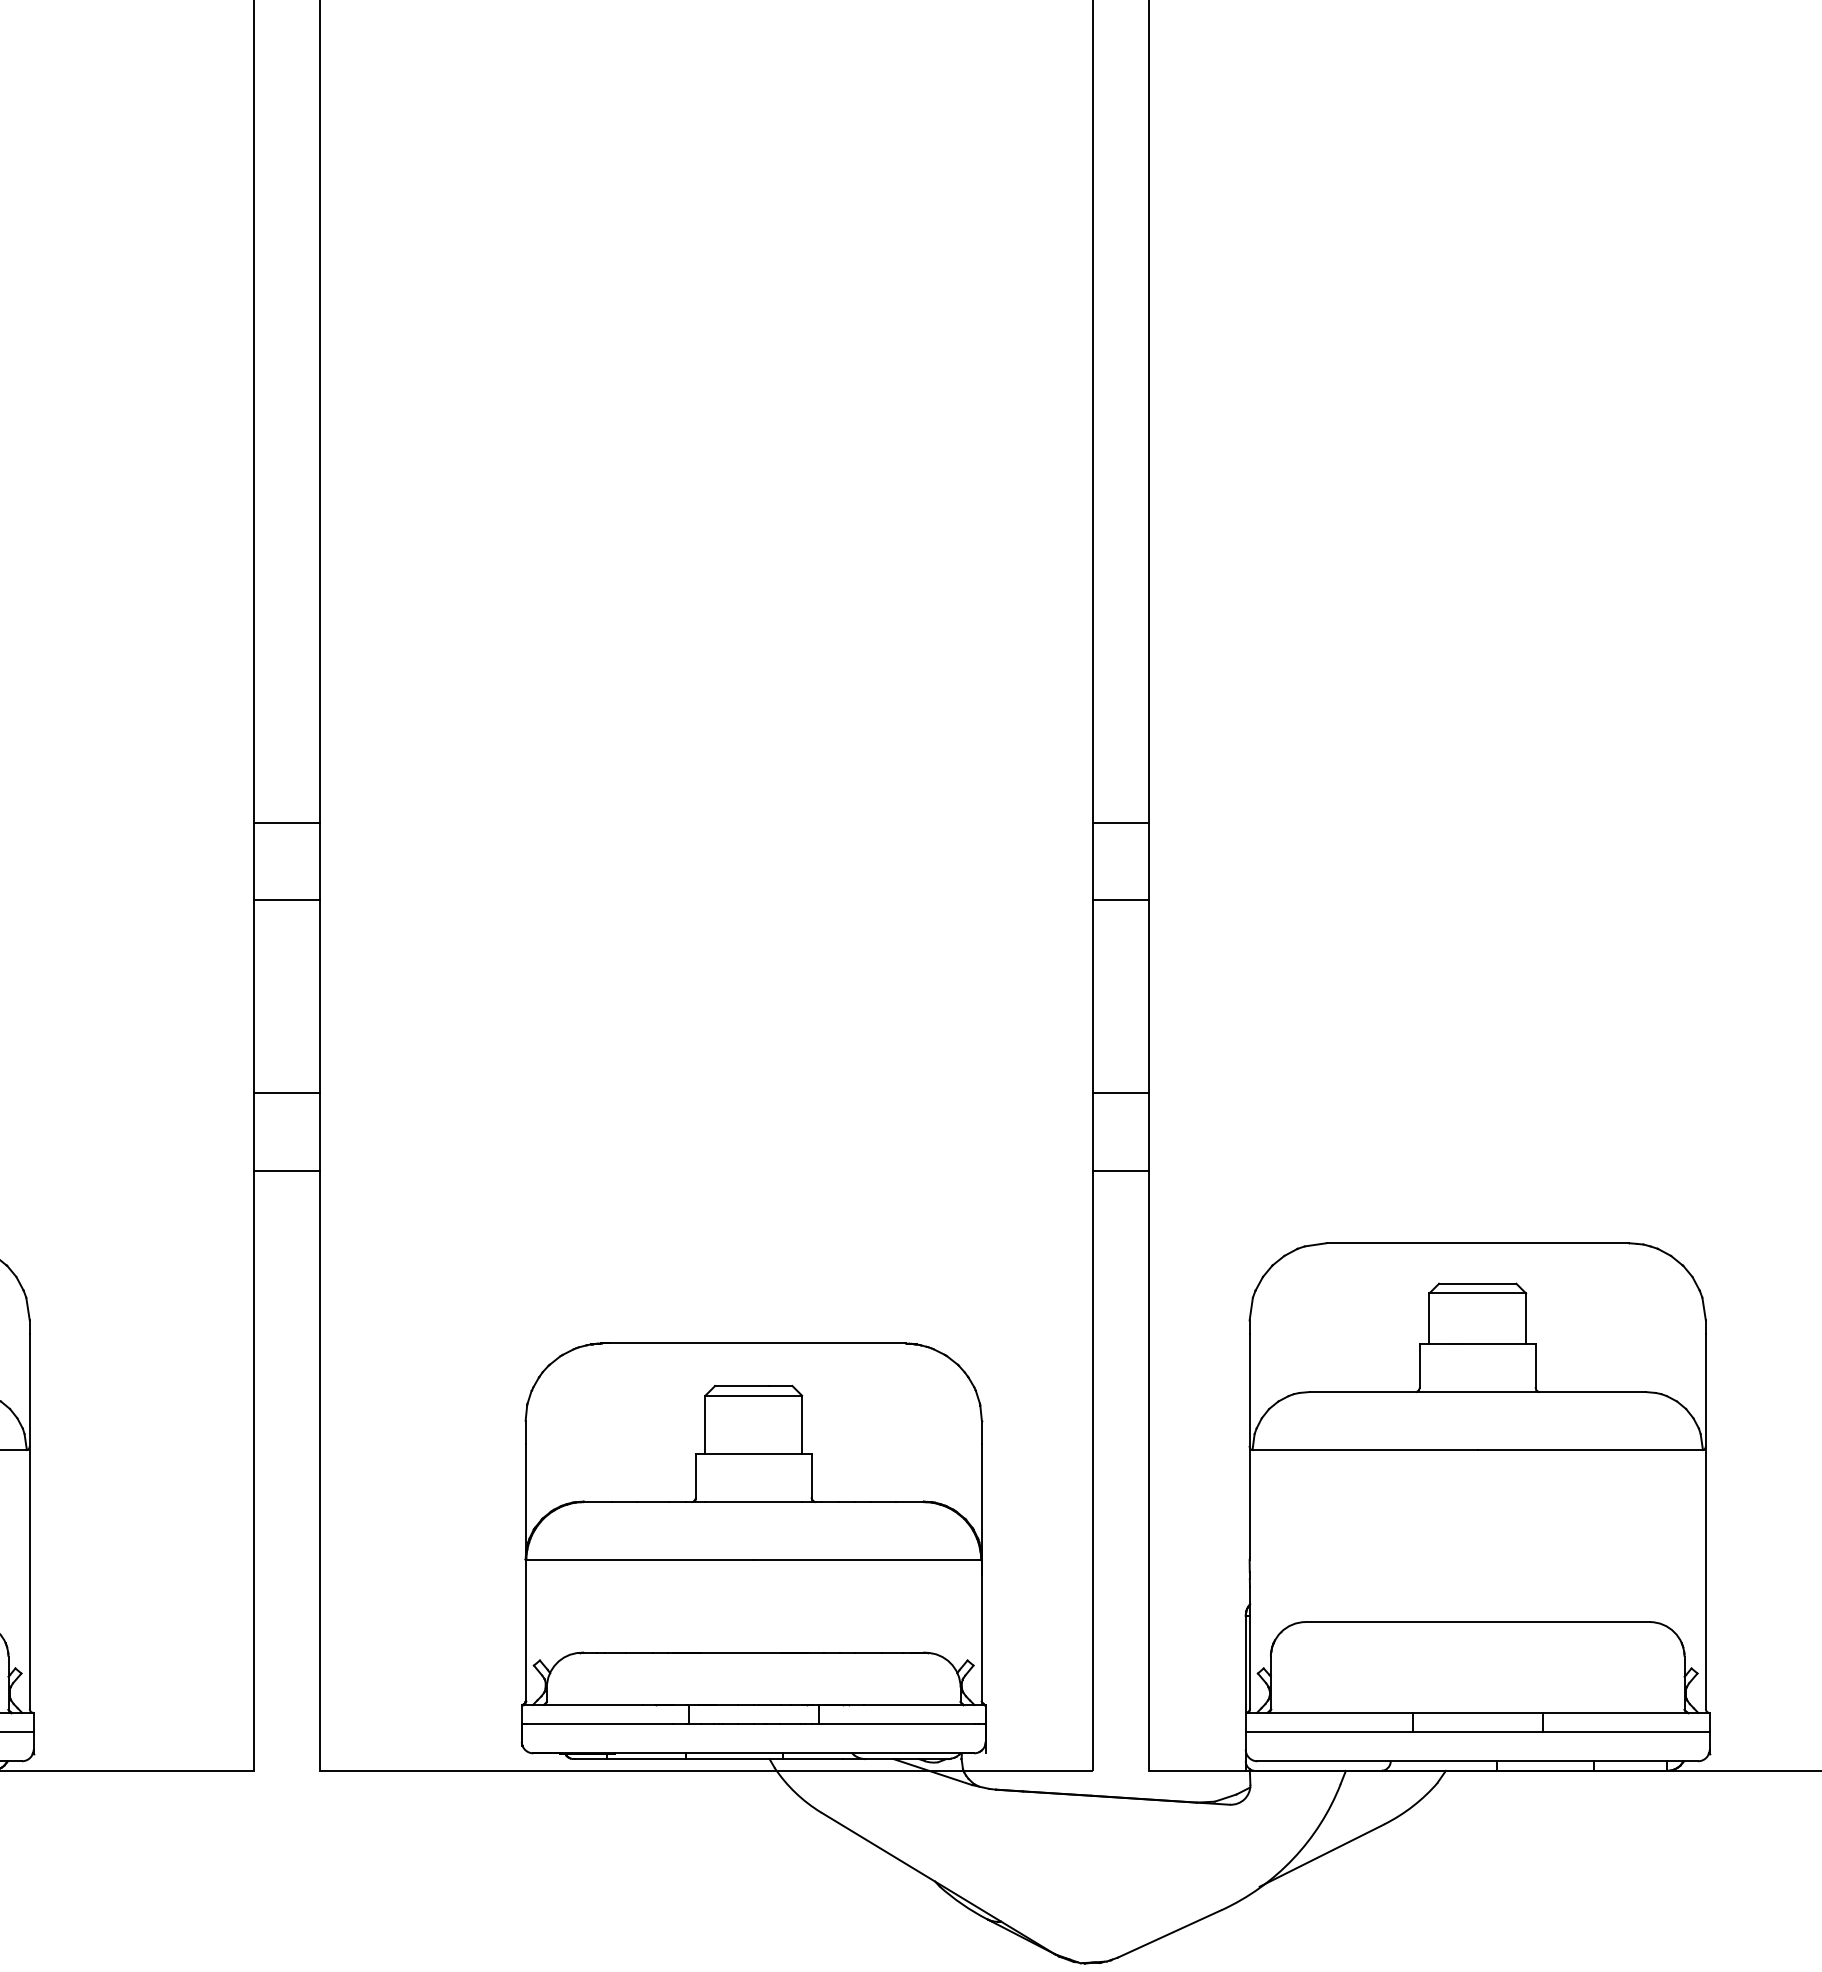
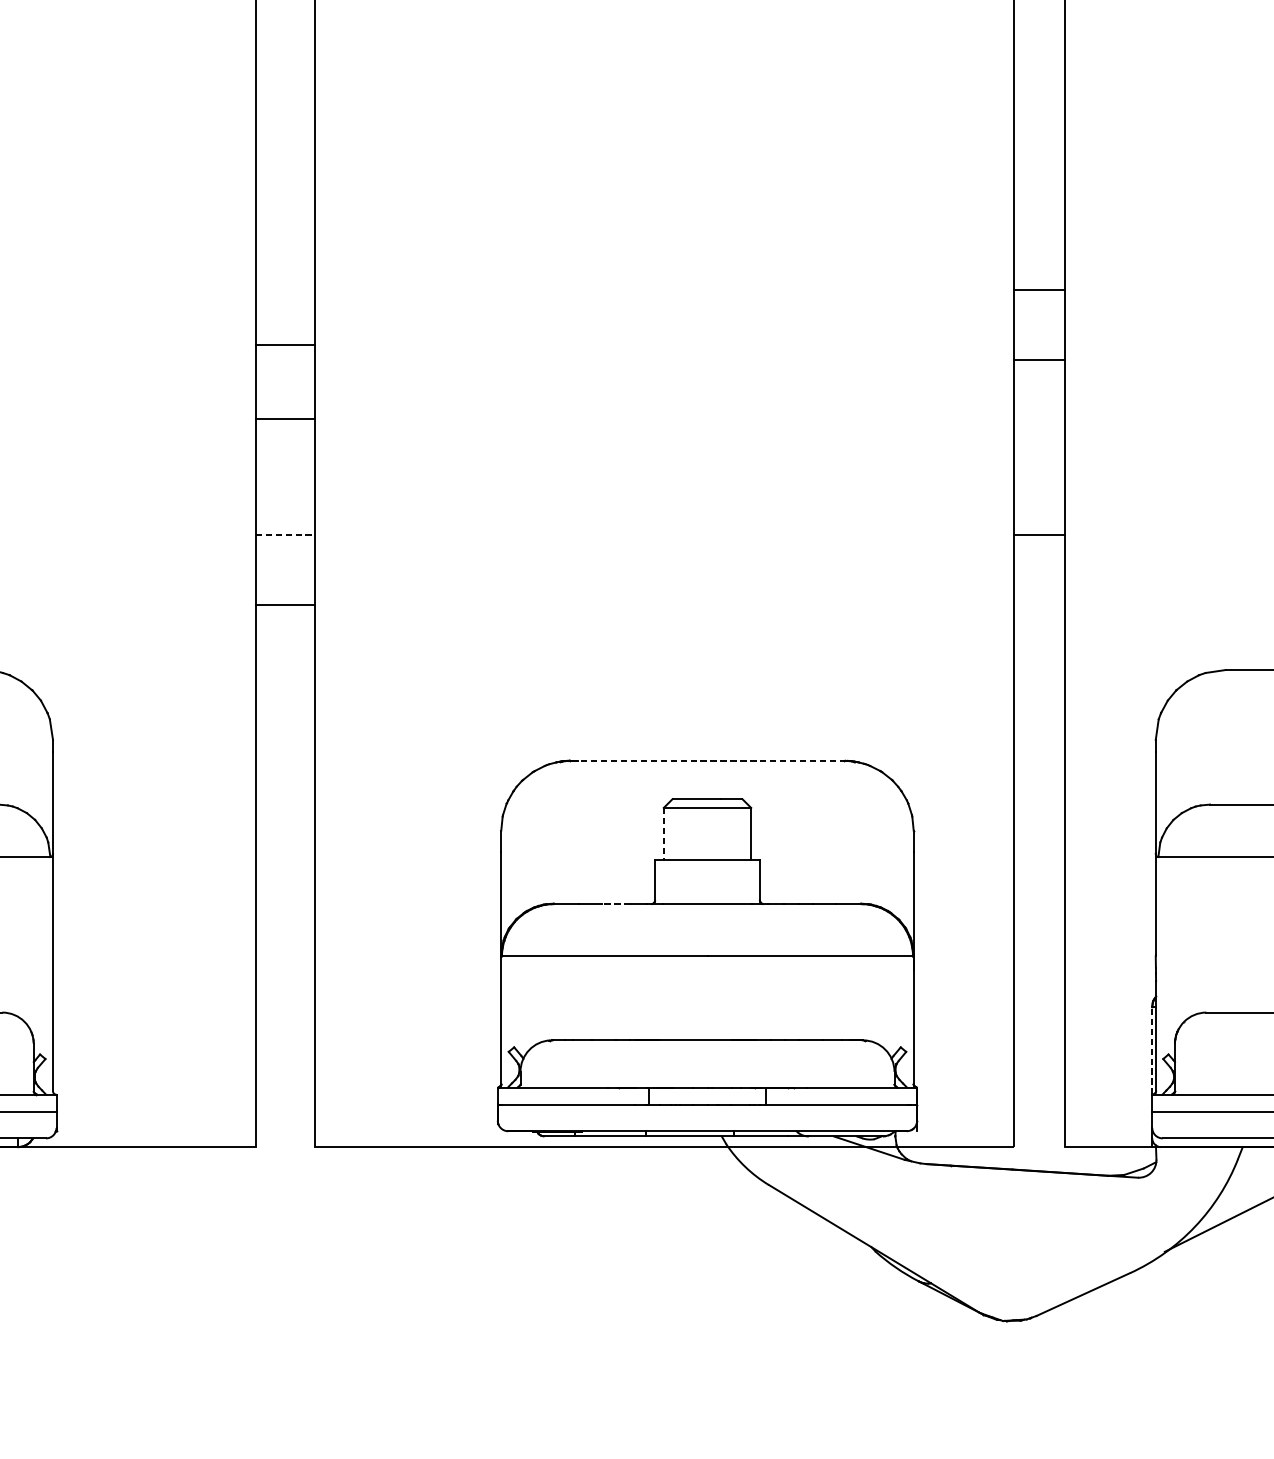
line: (286, 822) -> (285, 344), moved
line: (286, 900) -> (285, 419), moved
line: (286, 1093) -> (285, 534), solid -> dashed
line: (1121, 1170) -> (1039, 604), removed
line: (753, 1343) -> (707, 760), solid -> dashed
line: (705, 1424) -> (663, 833), solid -> dashed
line: (652, 1502) -> (615, 904), solid -> dashed
line: (1245, 1664) -> (1152, 1050), solid -> dashed

